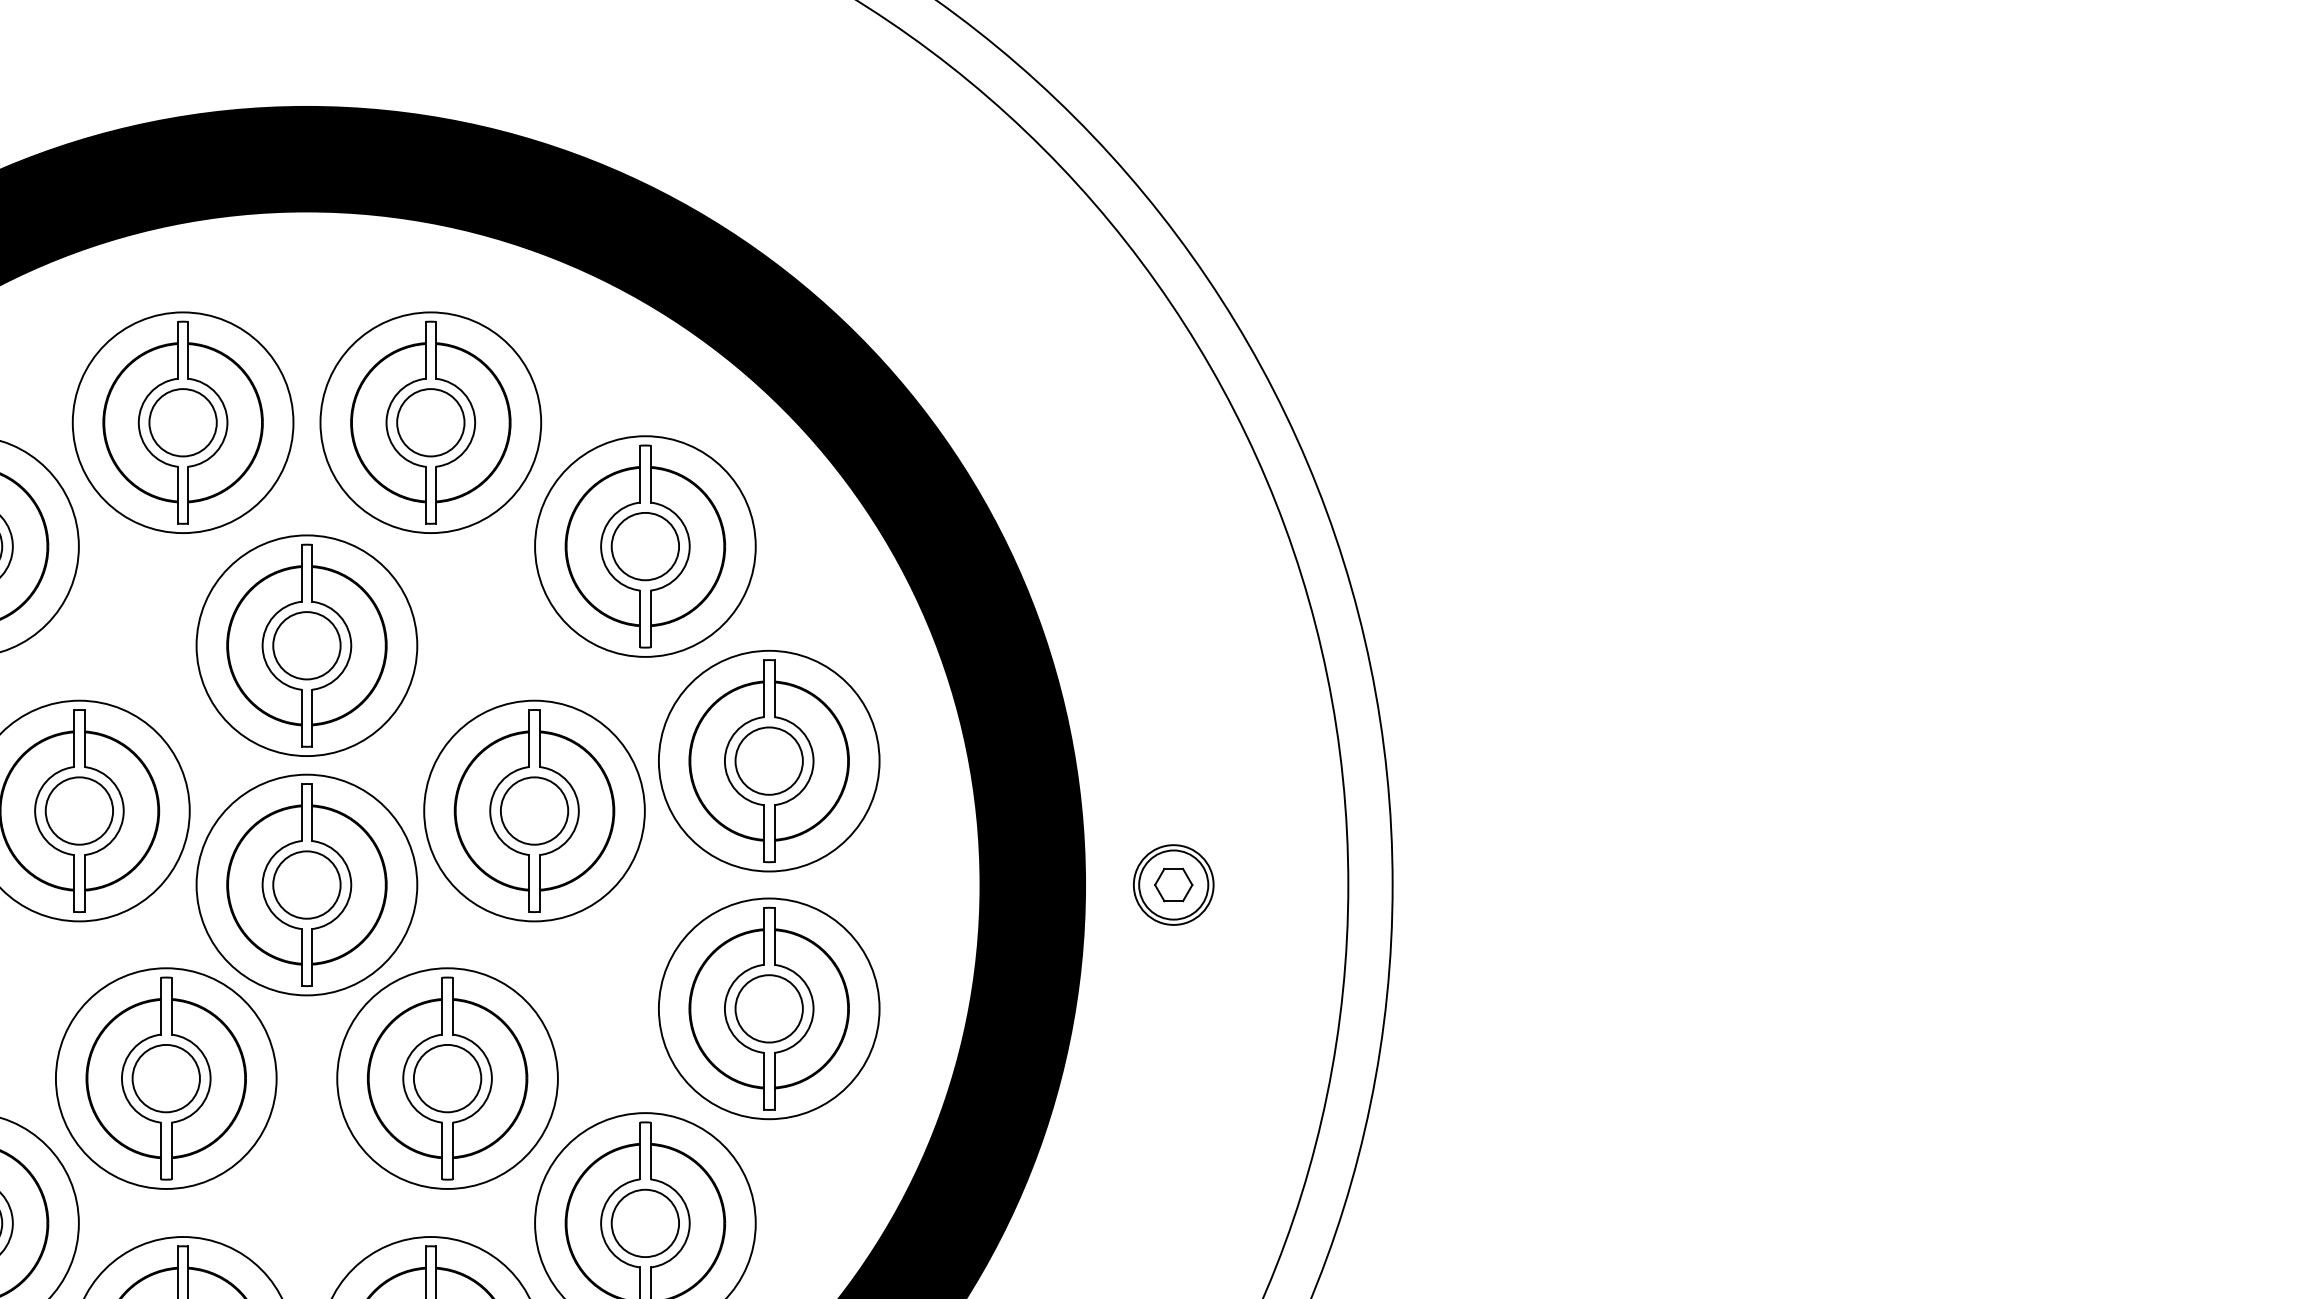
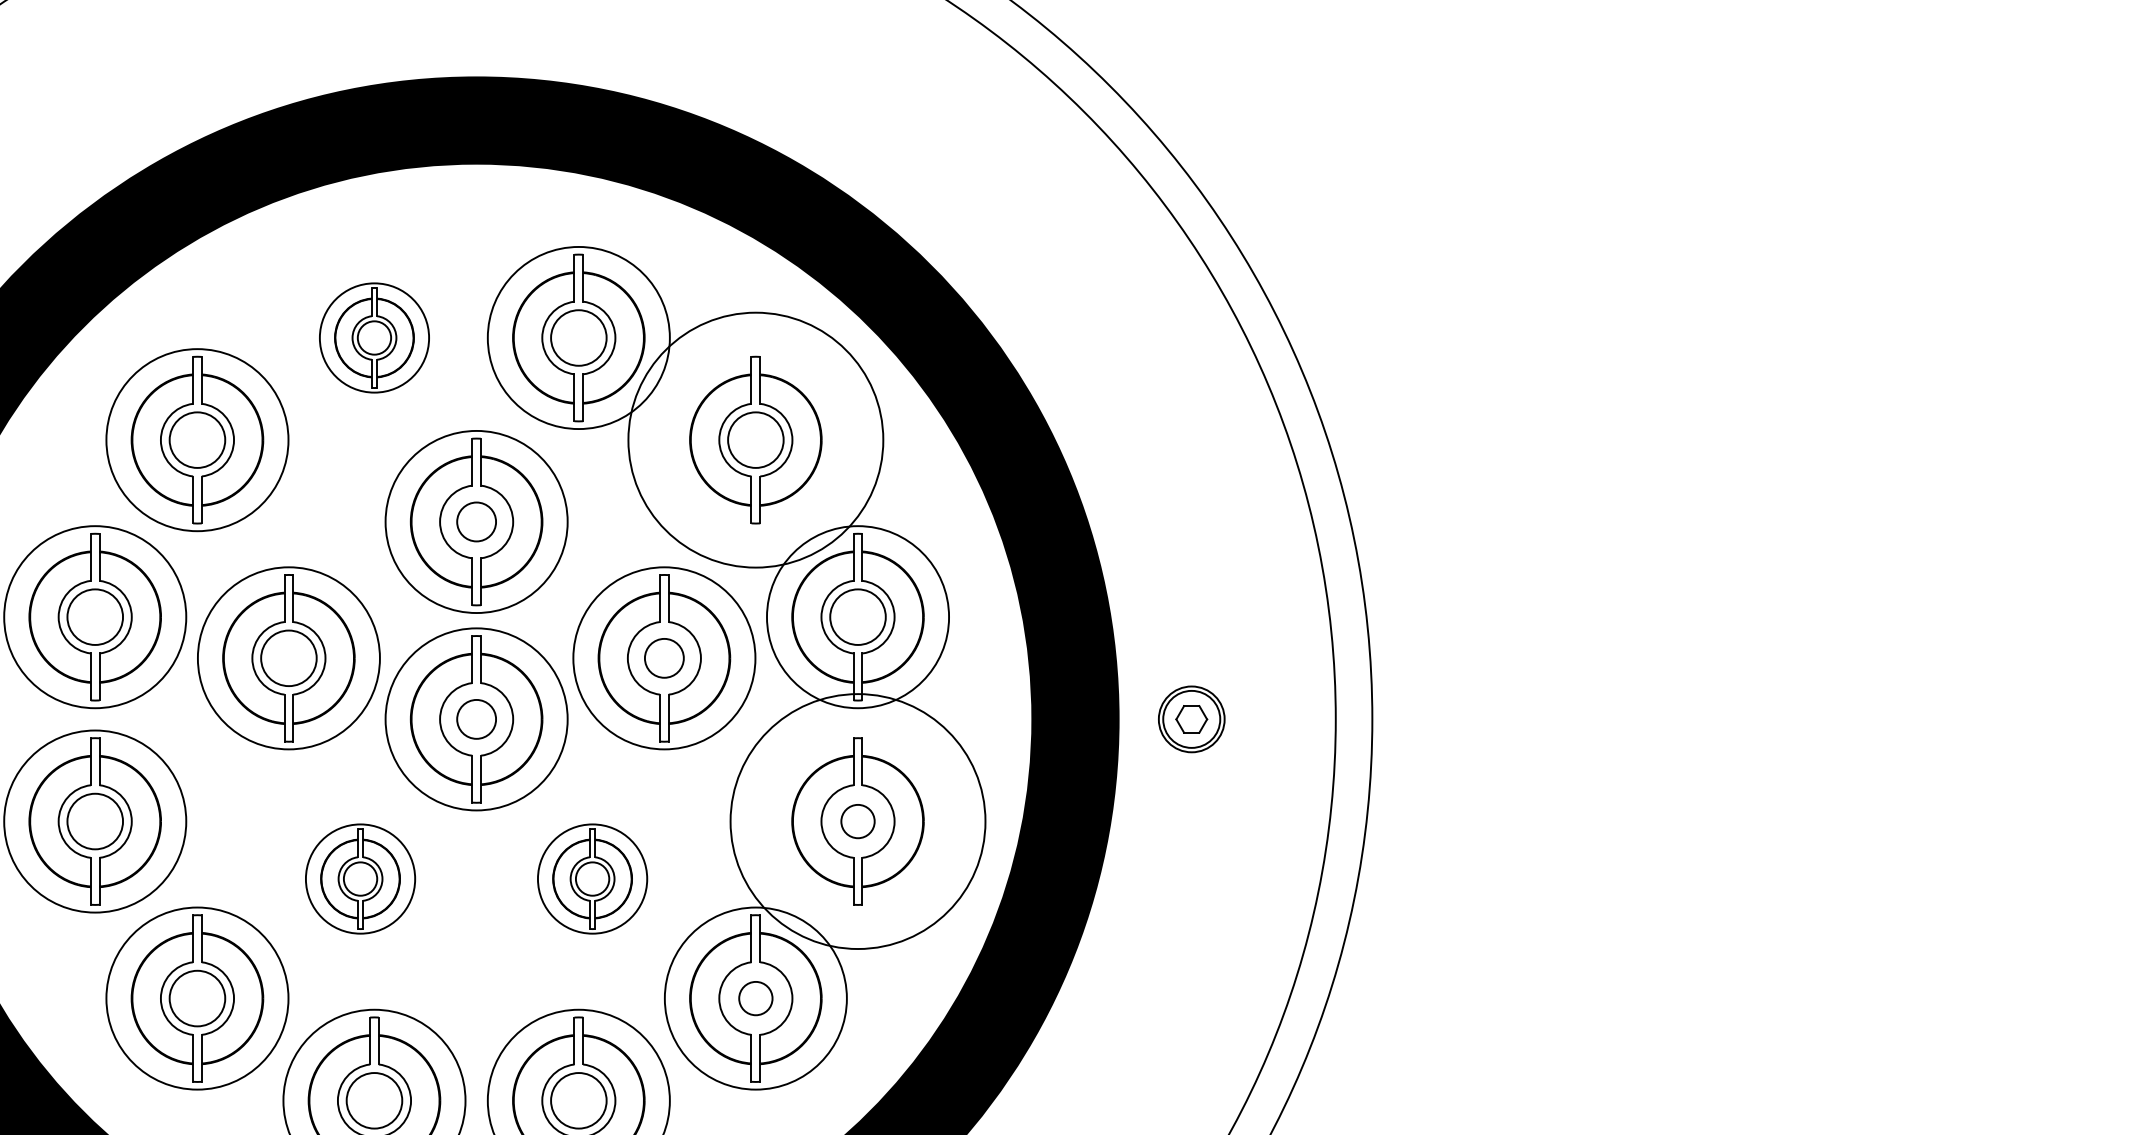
part: (183, 422) -> (374, 337), size x0.6
circle: (644, 546) -> (755, 440), size x1.4
circle: (306, 645) -> (476, 521), size x0.7
circle: (534, 811) -> (664, 658), size x0.7
circle: (306, 885) -> (476, 719), size x0.7
circle: (768, 1008) -> (857, 821), size x0.6
circle: (768, 1008) -> (857, 821), size x1.4
part: (166, 1077) -> (360, 878), size x0.6
part: (447, 1077) -> (592, 878), size x0.6
circle: (644, 1223) -> (755, 998), size x0.6

